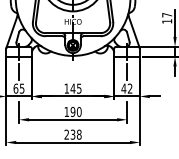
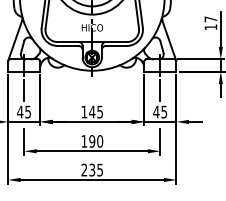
text: (16, 88) -> (20, 111), 65 -> 45
text: (130, 88) -> (164, 111), 42 -> 45
text: (79, 134) -> (100, 169), 238 -> 235

